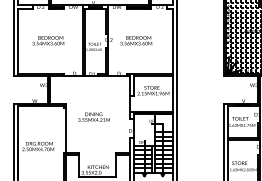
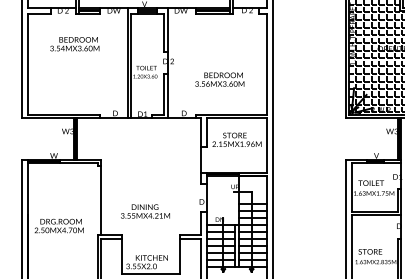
text: (48, 40) -> (75, 43), moved
text: (136, 40) -> (220, 79), moved
text: (93, 116) -> (144, 210), moved

